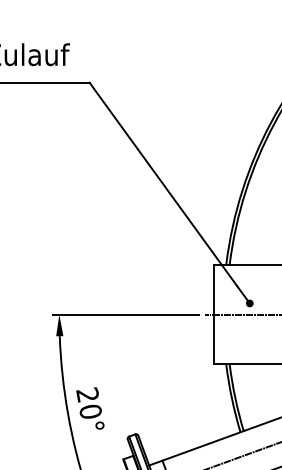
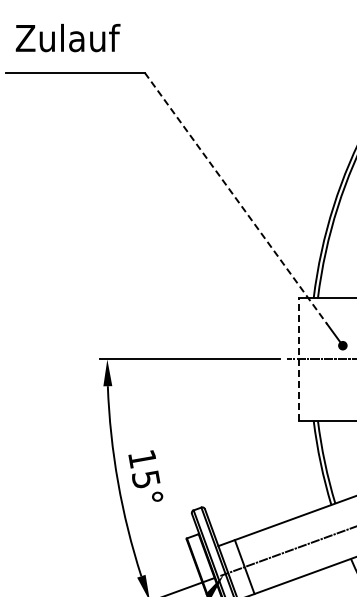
line: (163, 184) -> (236, 198), solid -> dashed
line: (213, 313) -> (298, 358), solid -> dashed
text: (89, 402) -> (144, 468), 20° -> 15°

